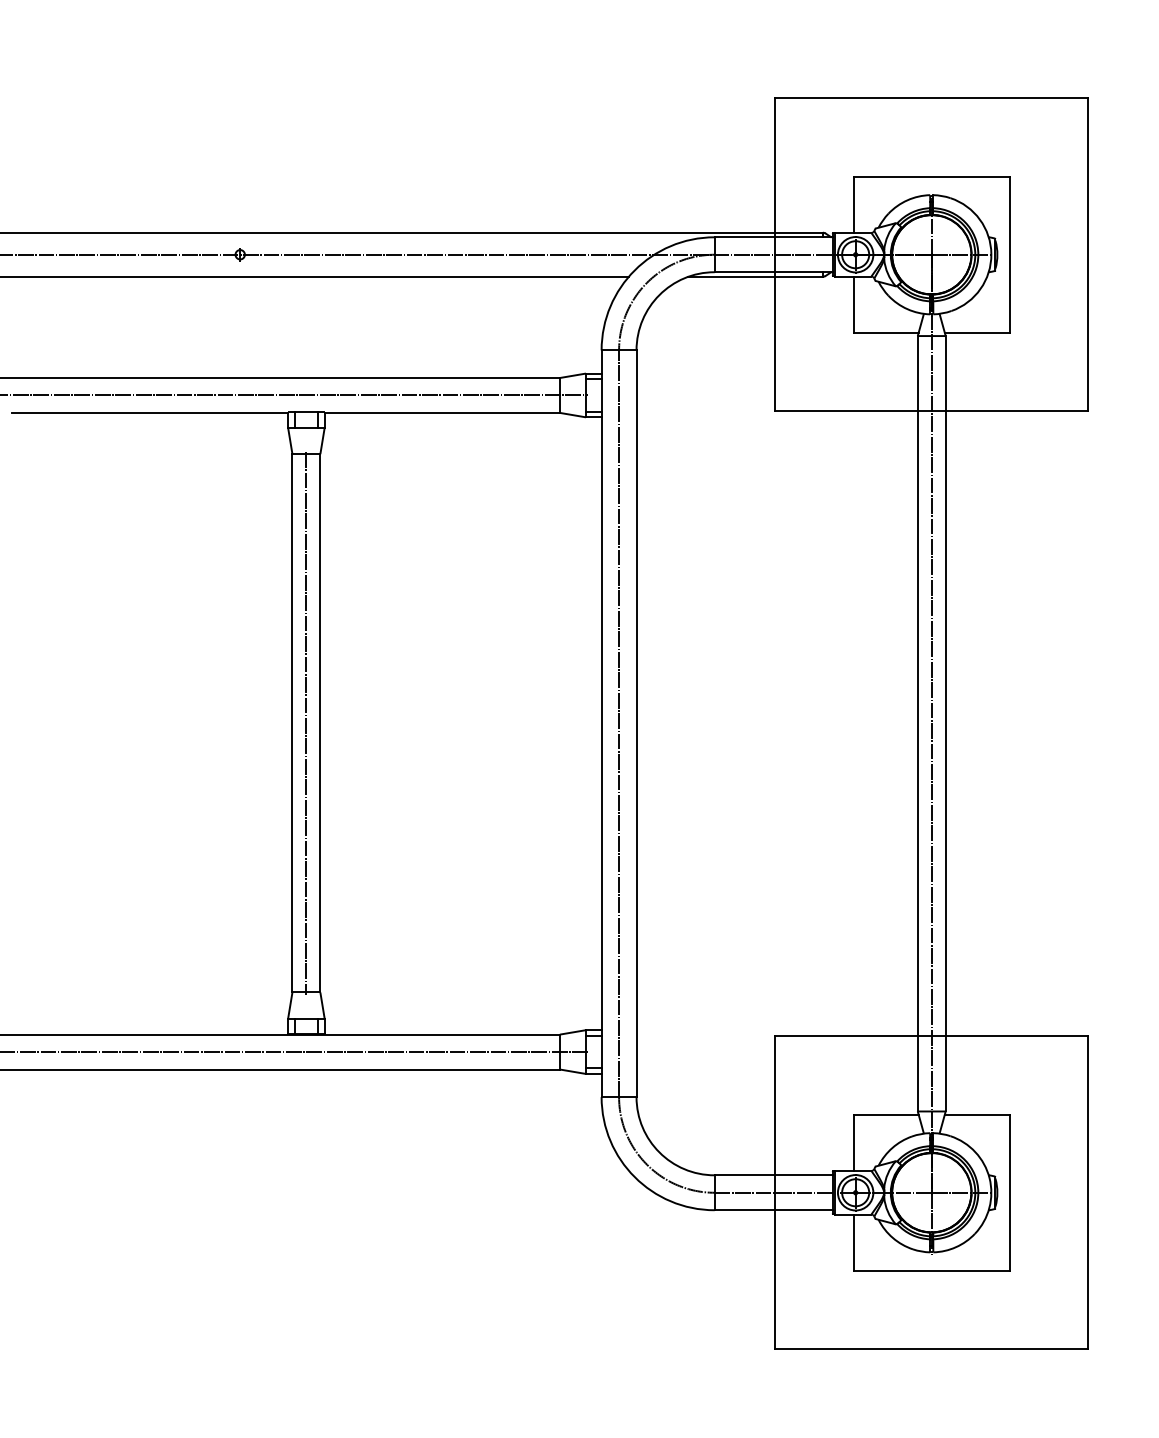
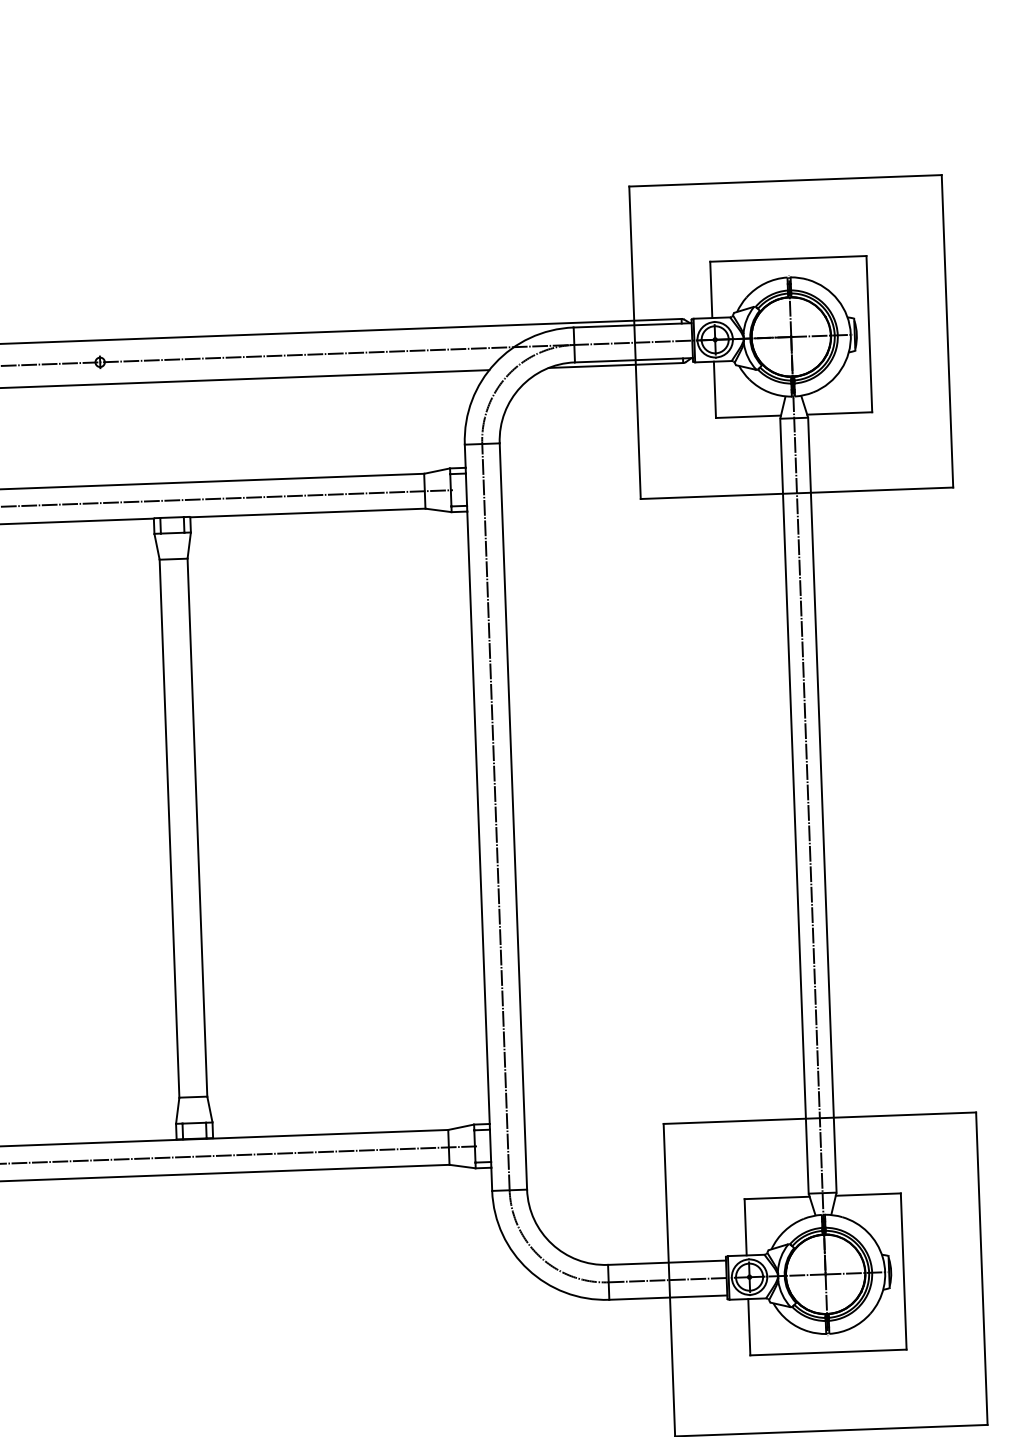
line: (306, 723) -> (183, 828), removed

